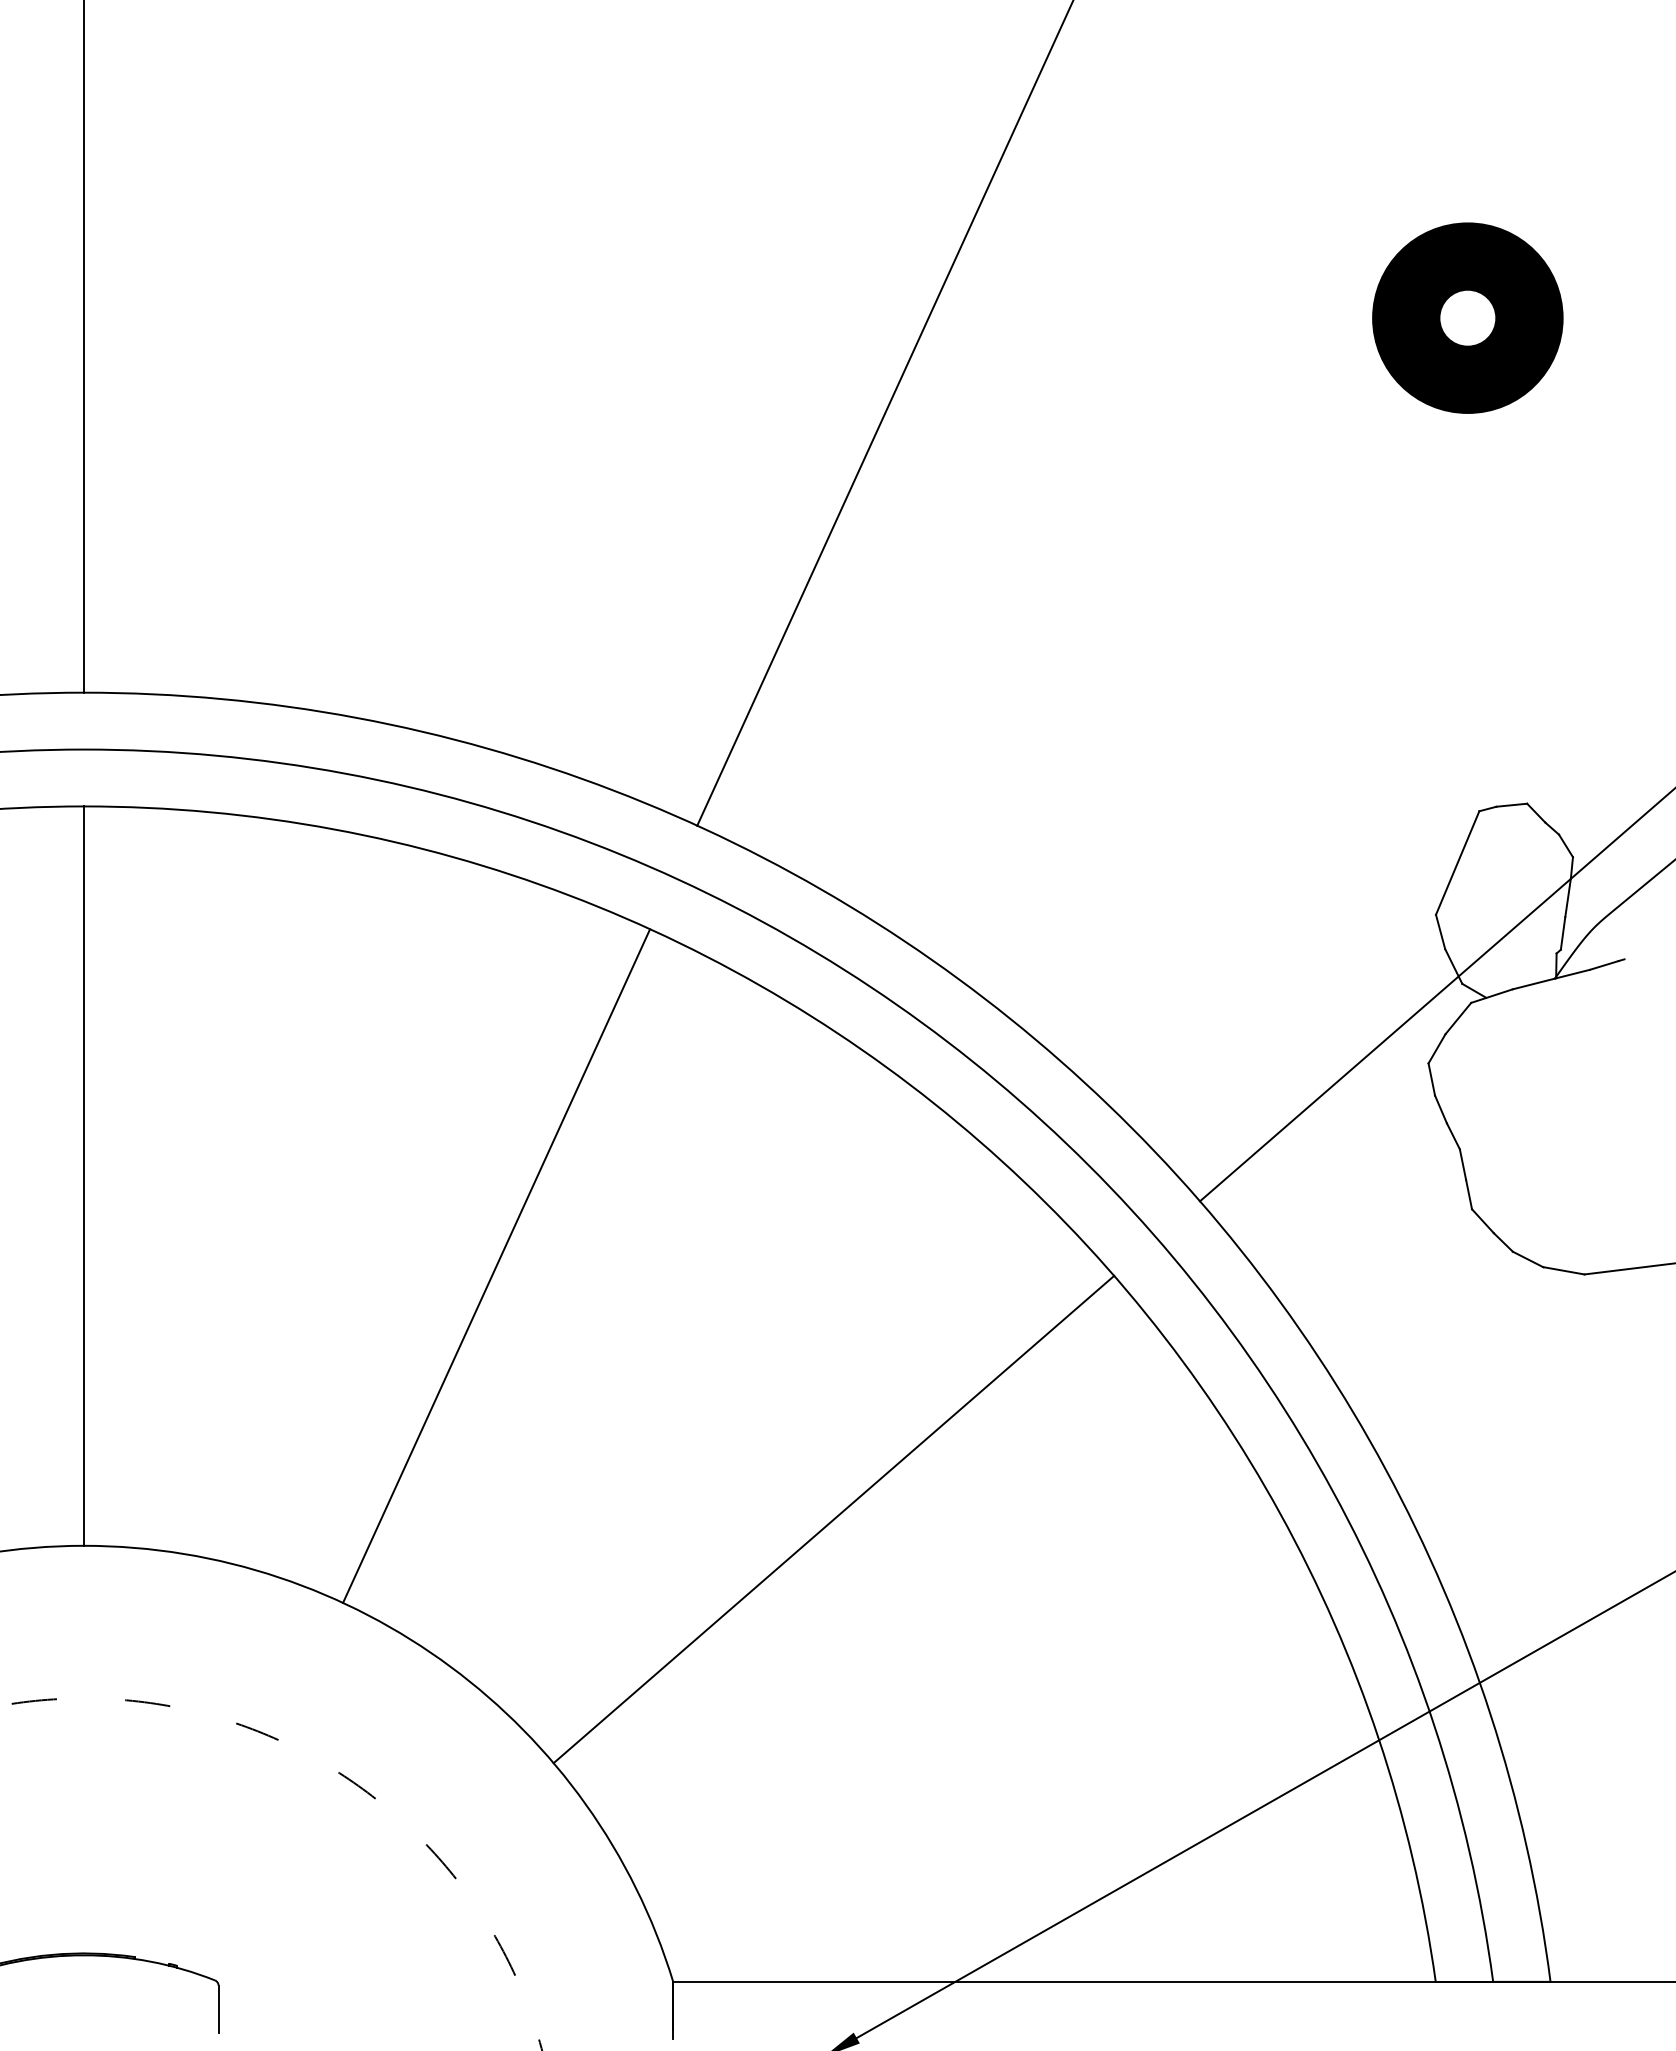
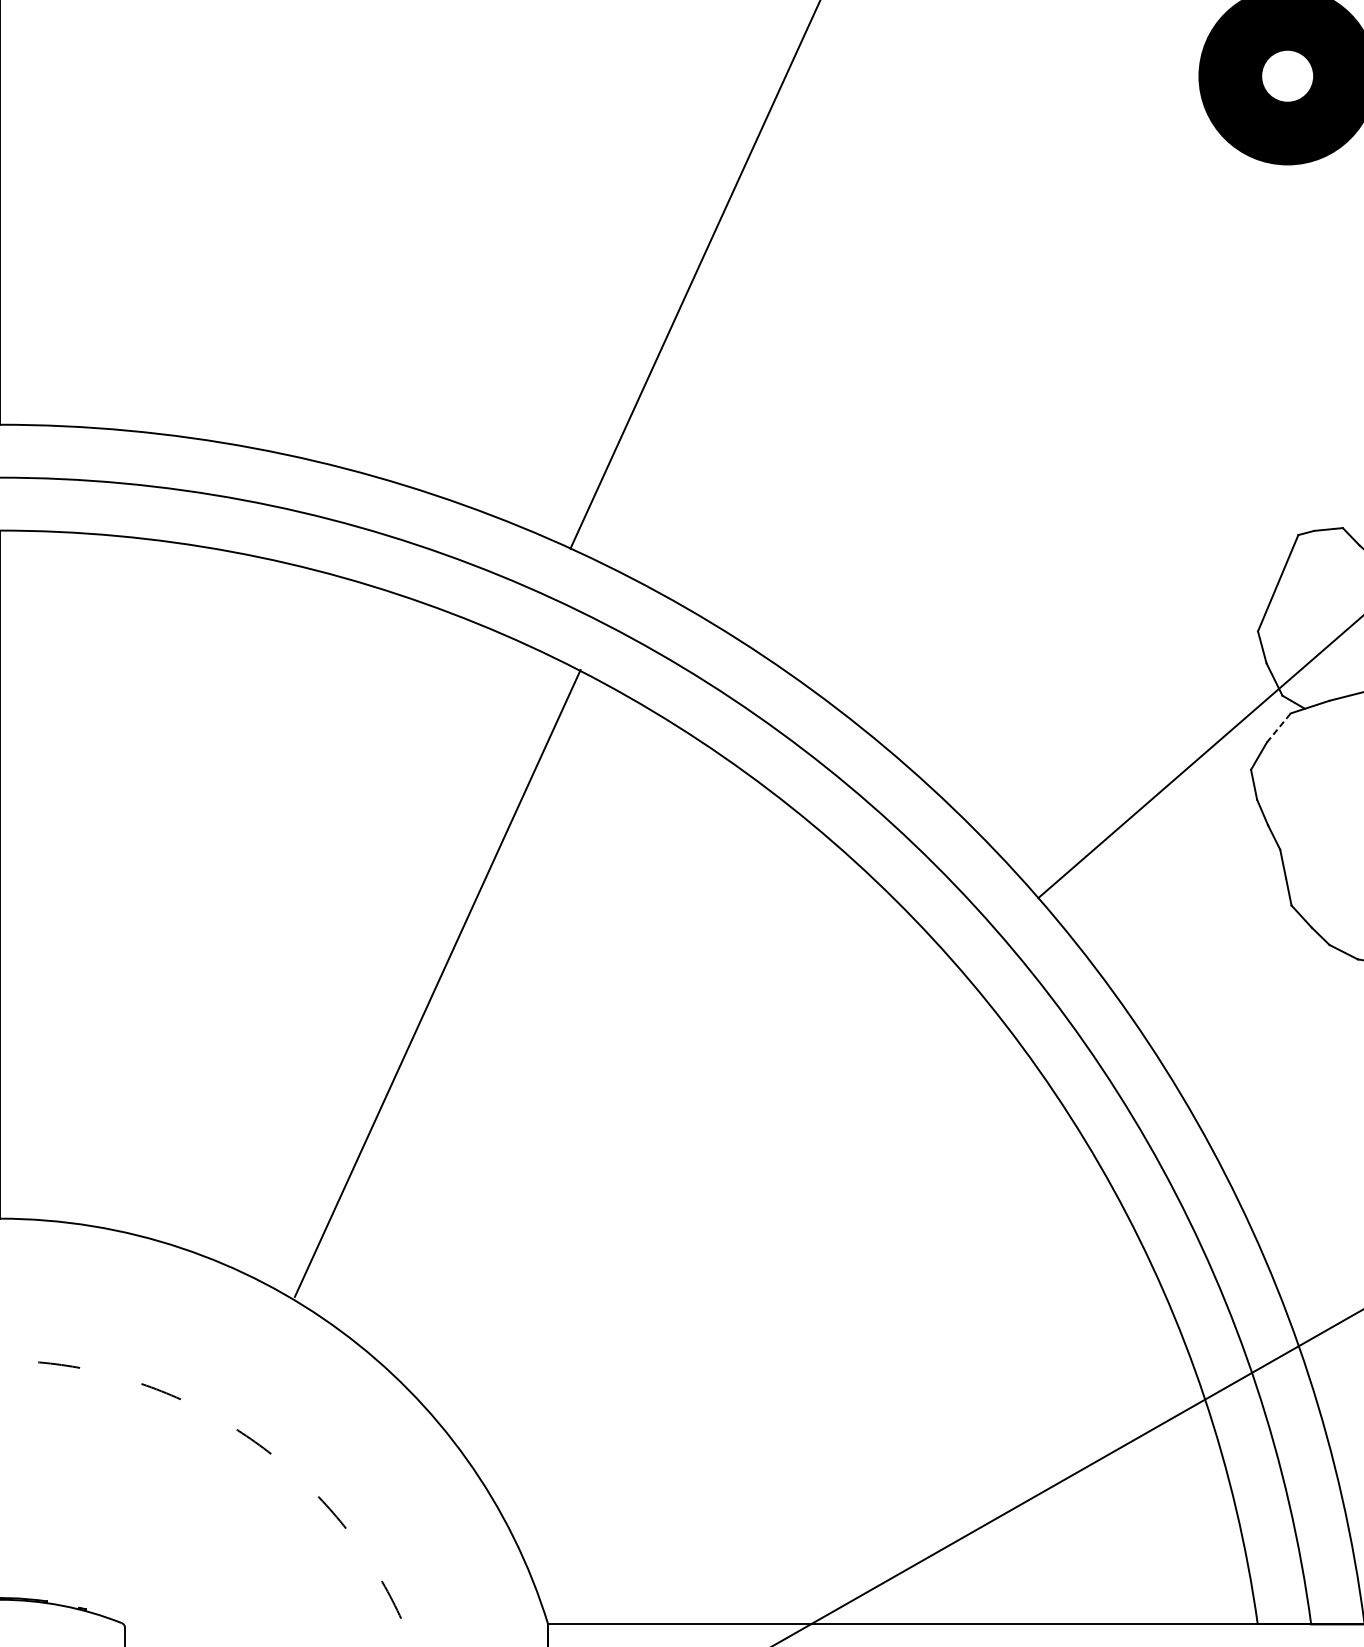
line: (1458, 1018) -> (1278, 727), solid -> dashed
line: (496, 1265) -> (437, 982), moved
line: (833, 1519) -> (697, 1194), removed

